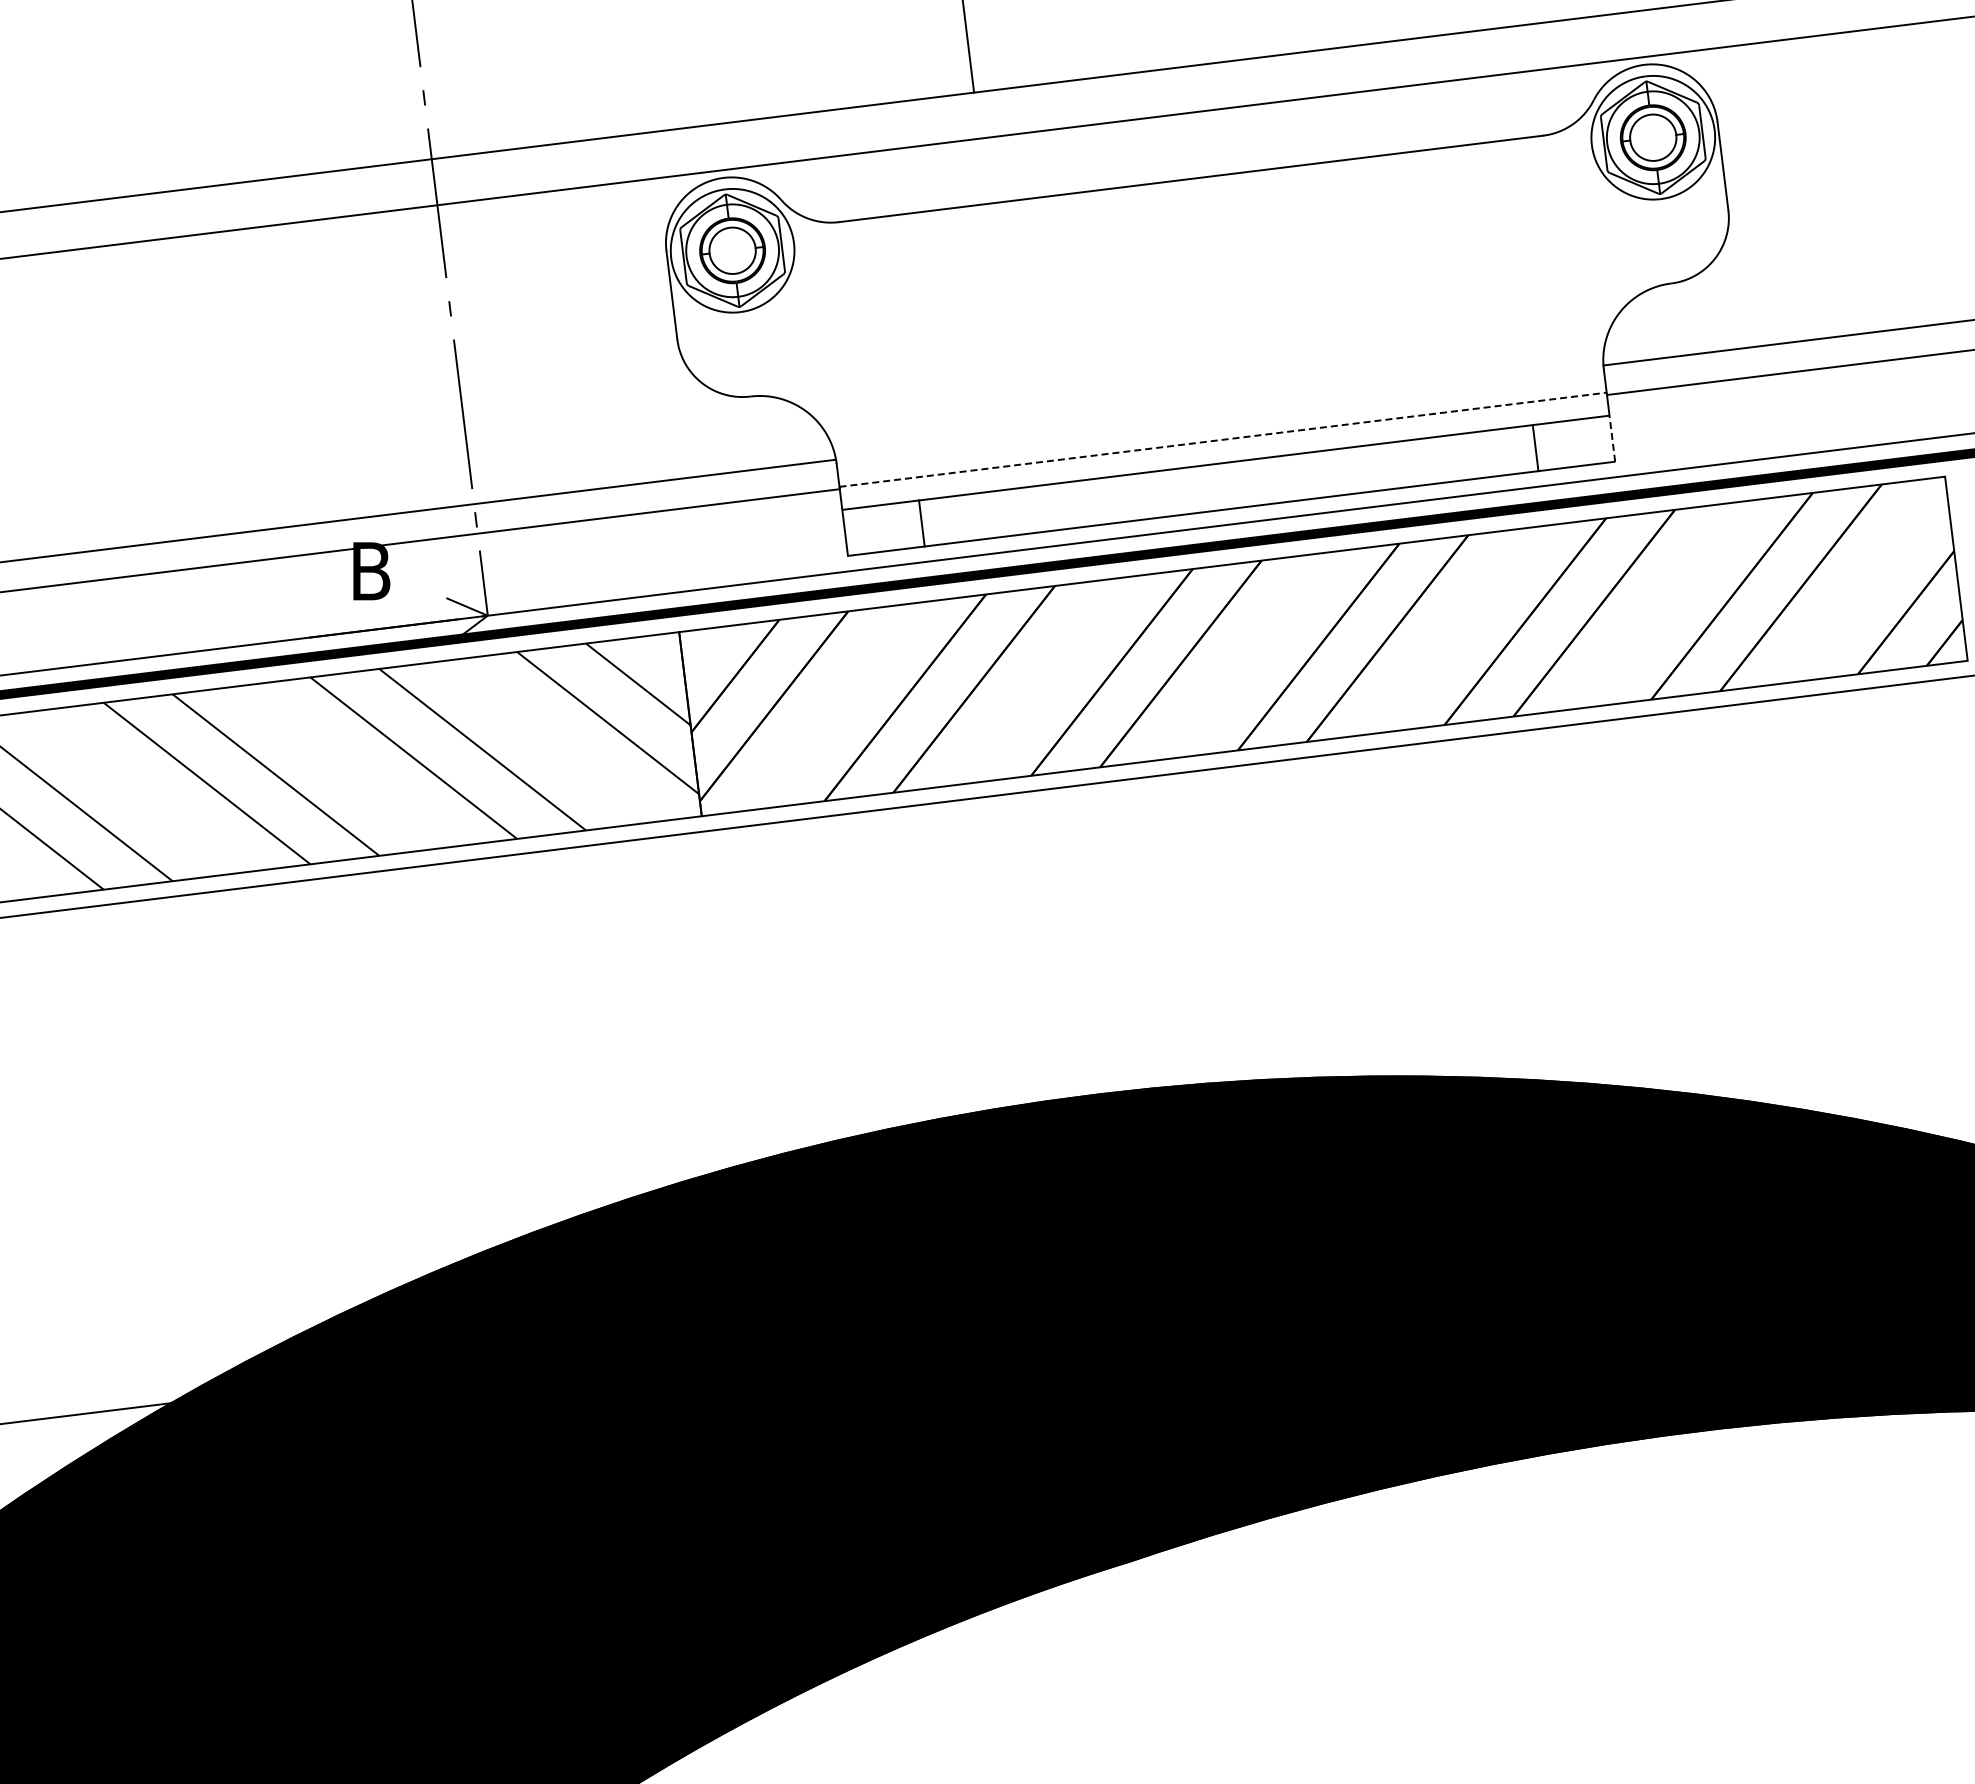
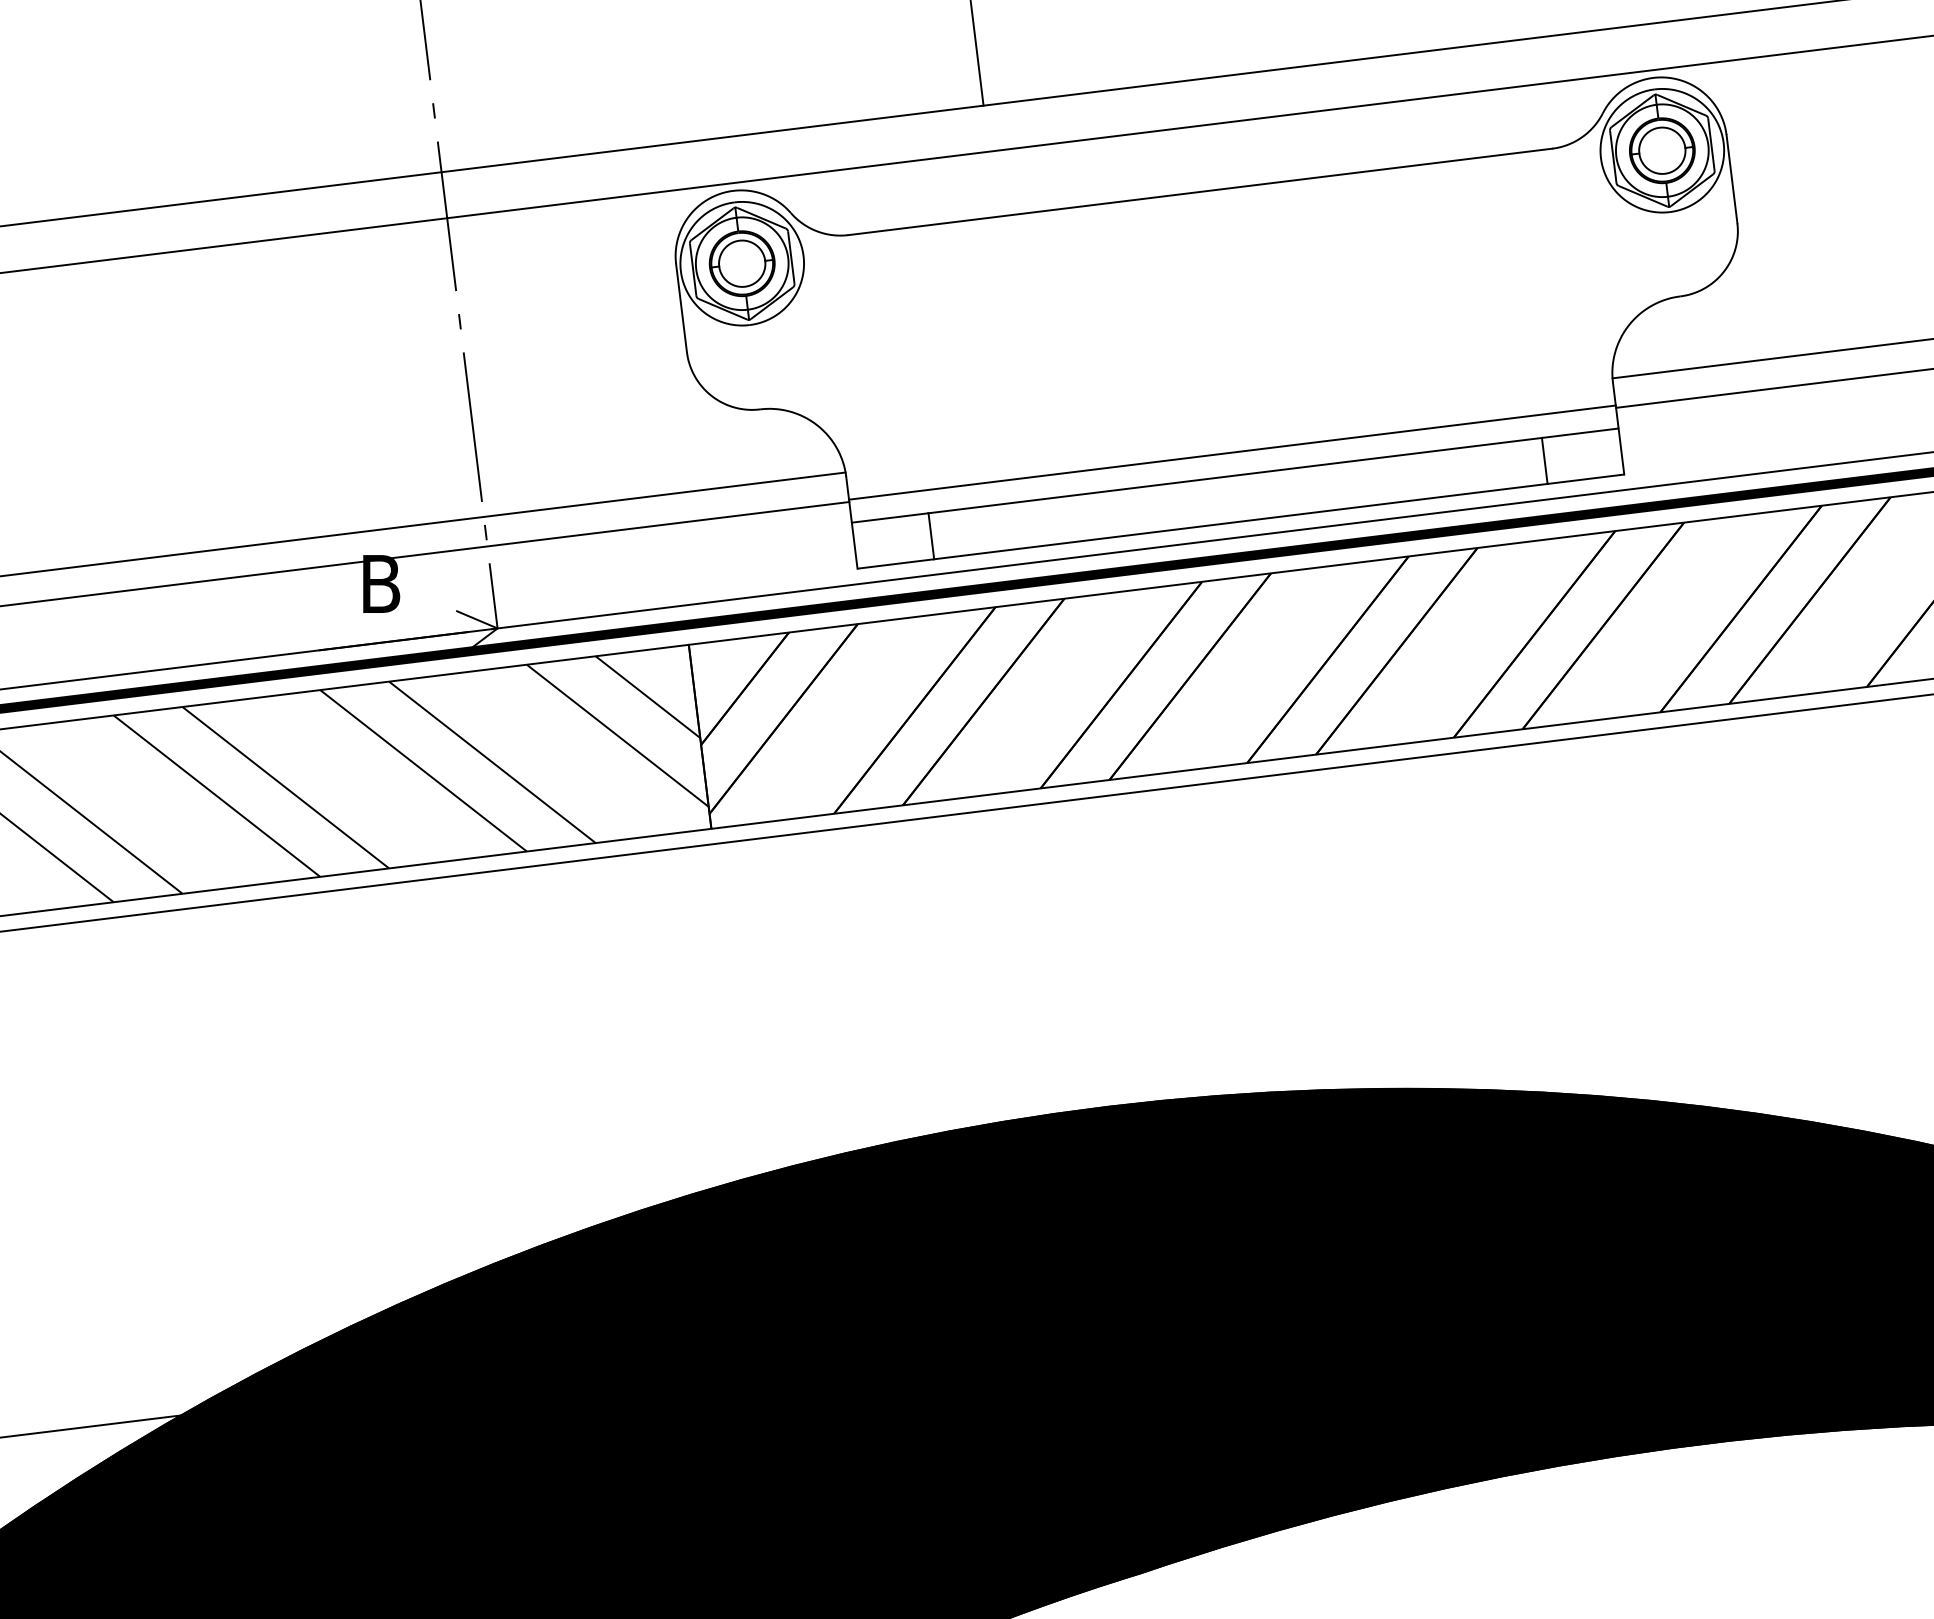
line: (1612, 438) -> (1621, 451), dashed -> solid
line: (1223, 439) -> (1232, 452), dashed -> solid

